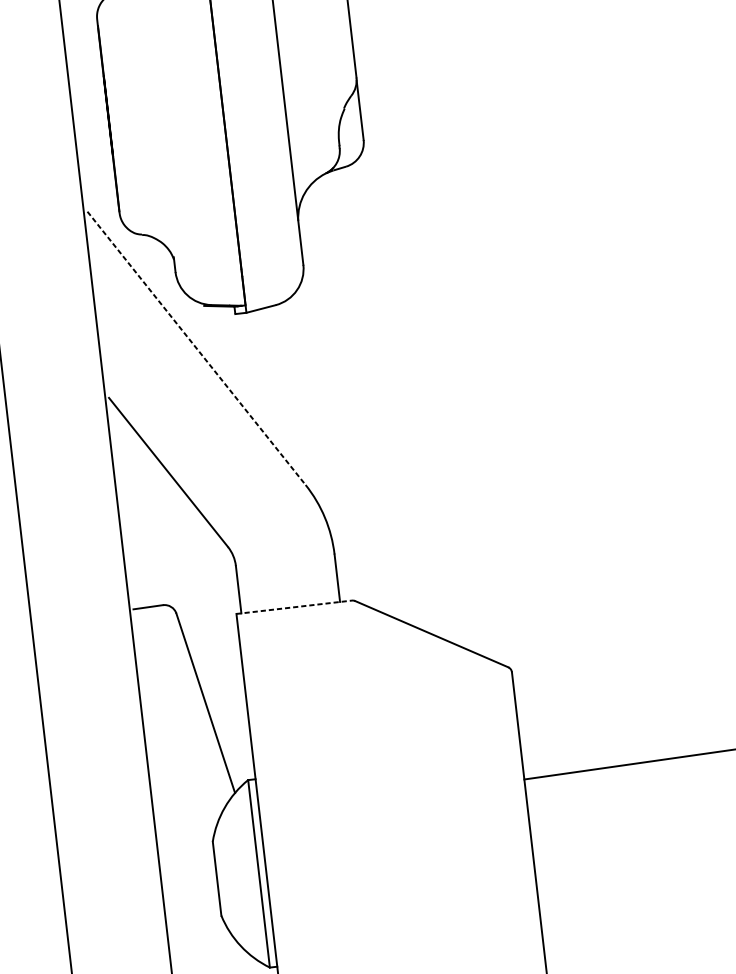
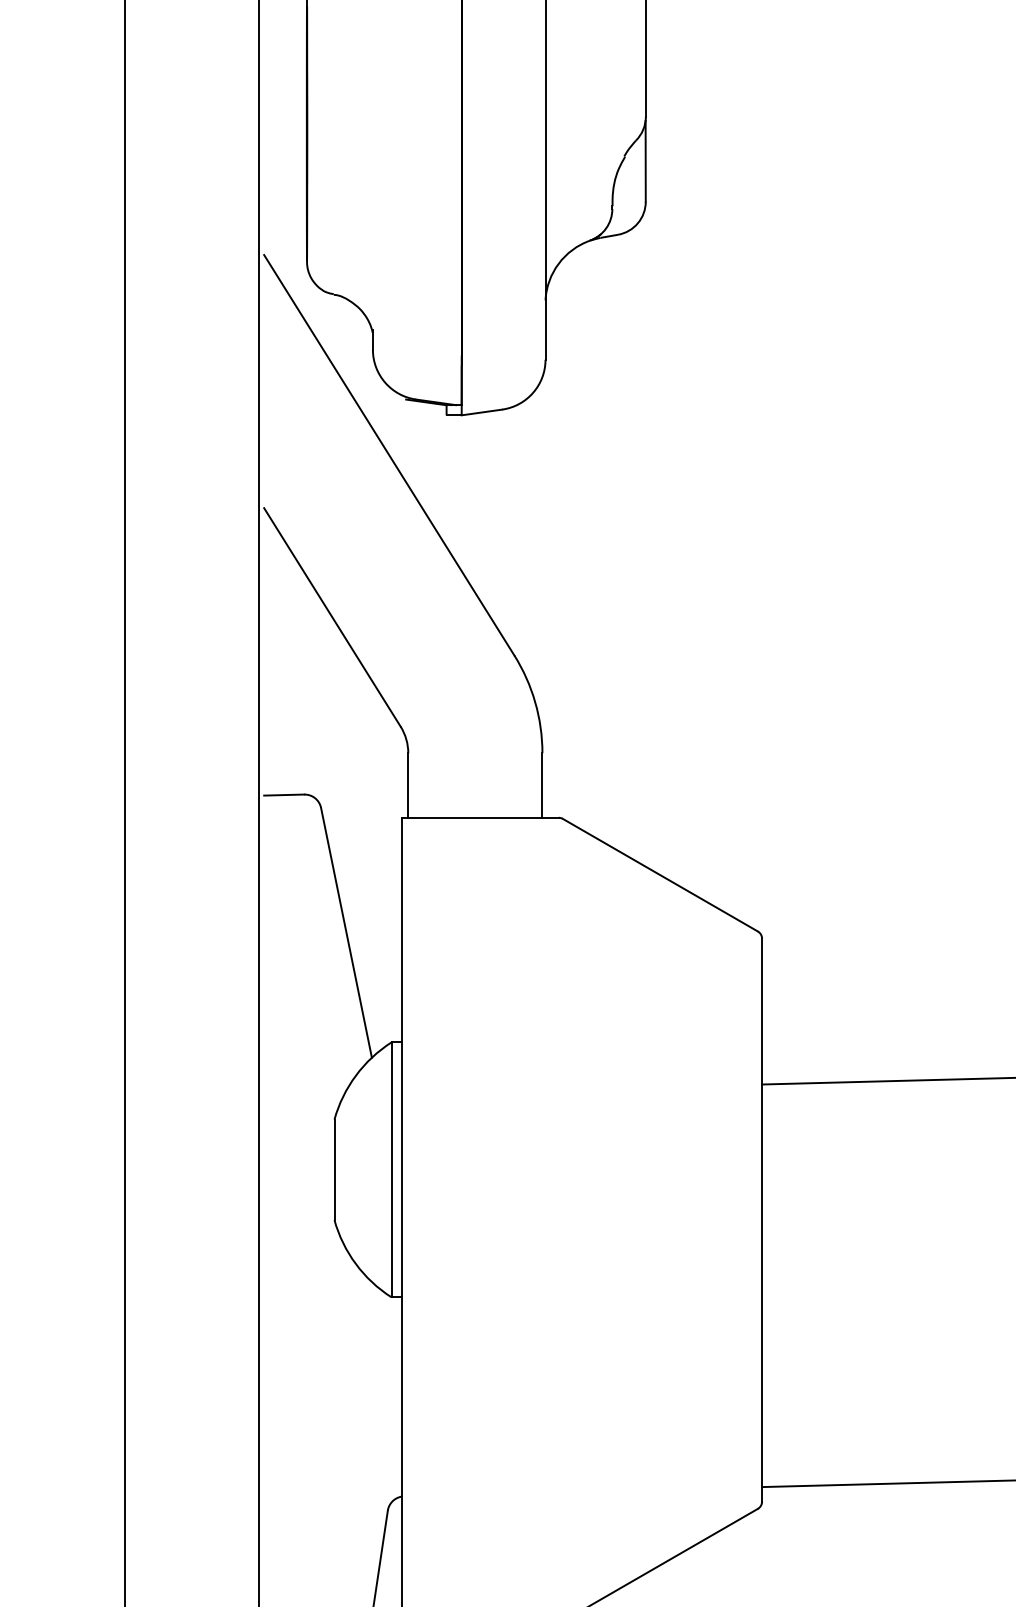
line: (196, 348) -> (389, 455), dashed -> solid
line: (294, 607) -> (480, 817), dashed -> solid

